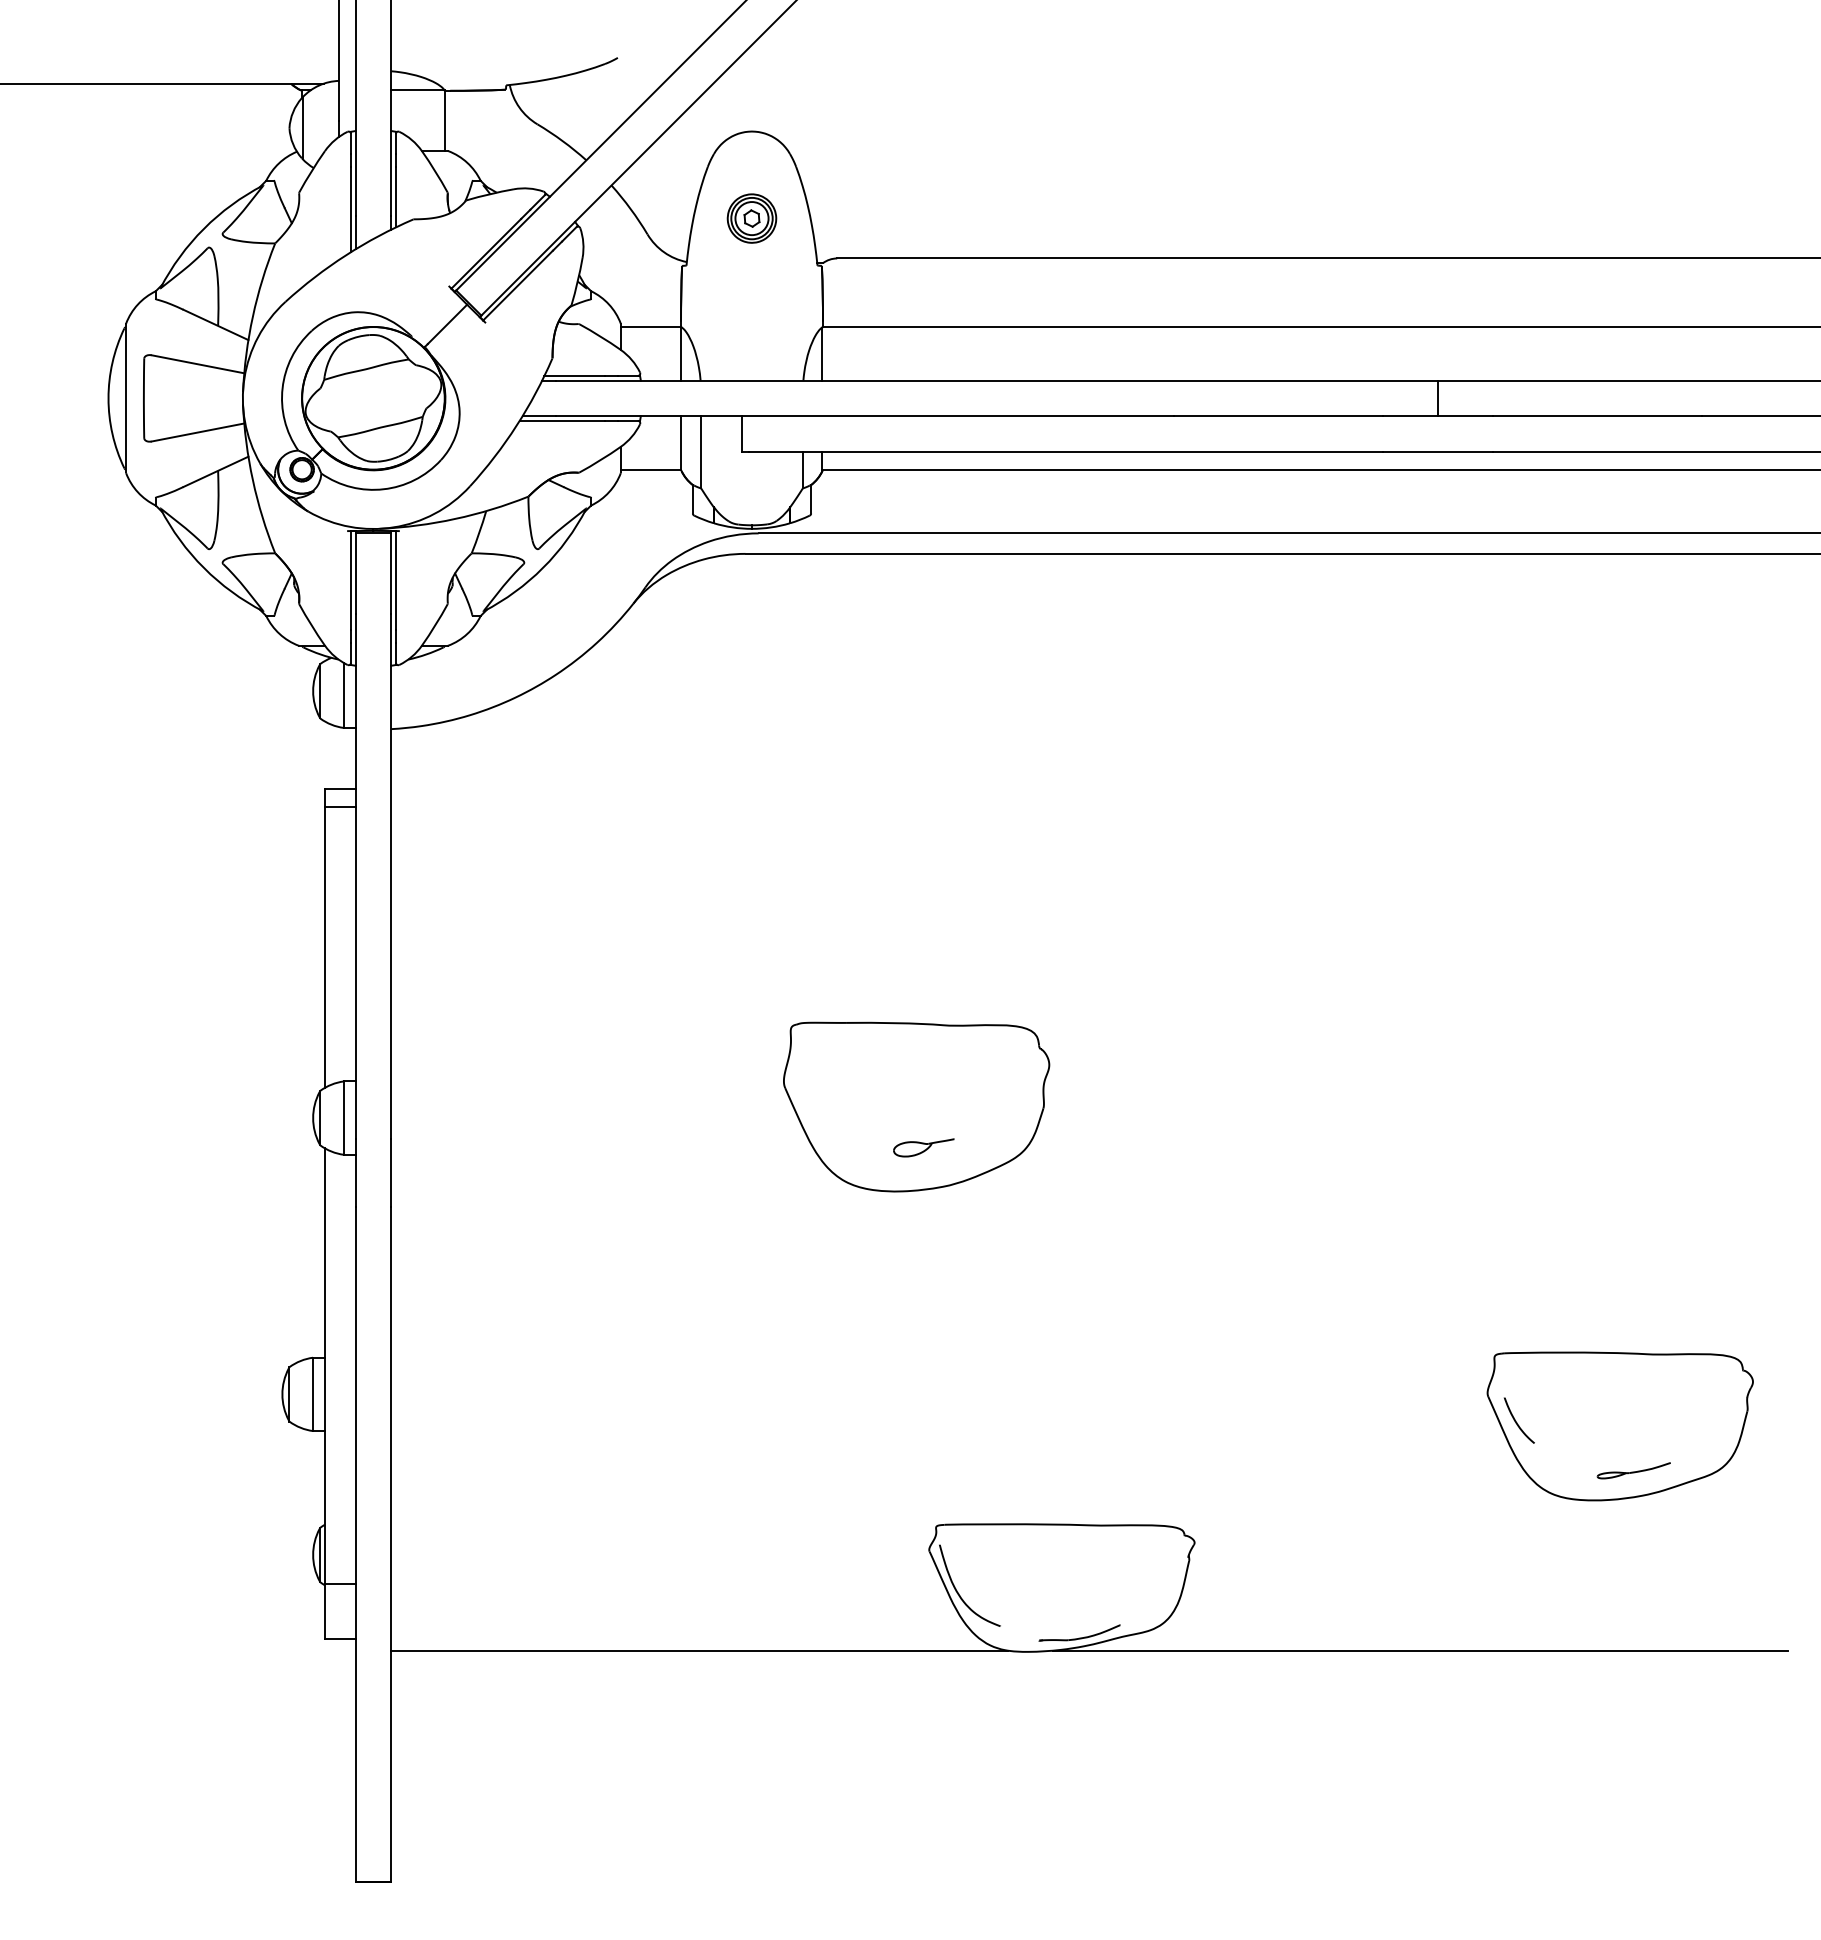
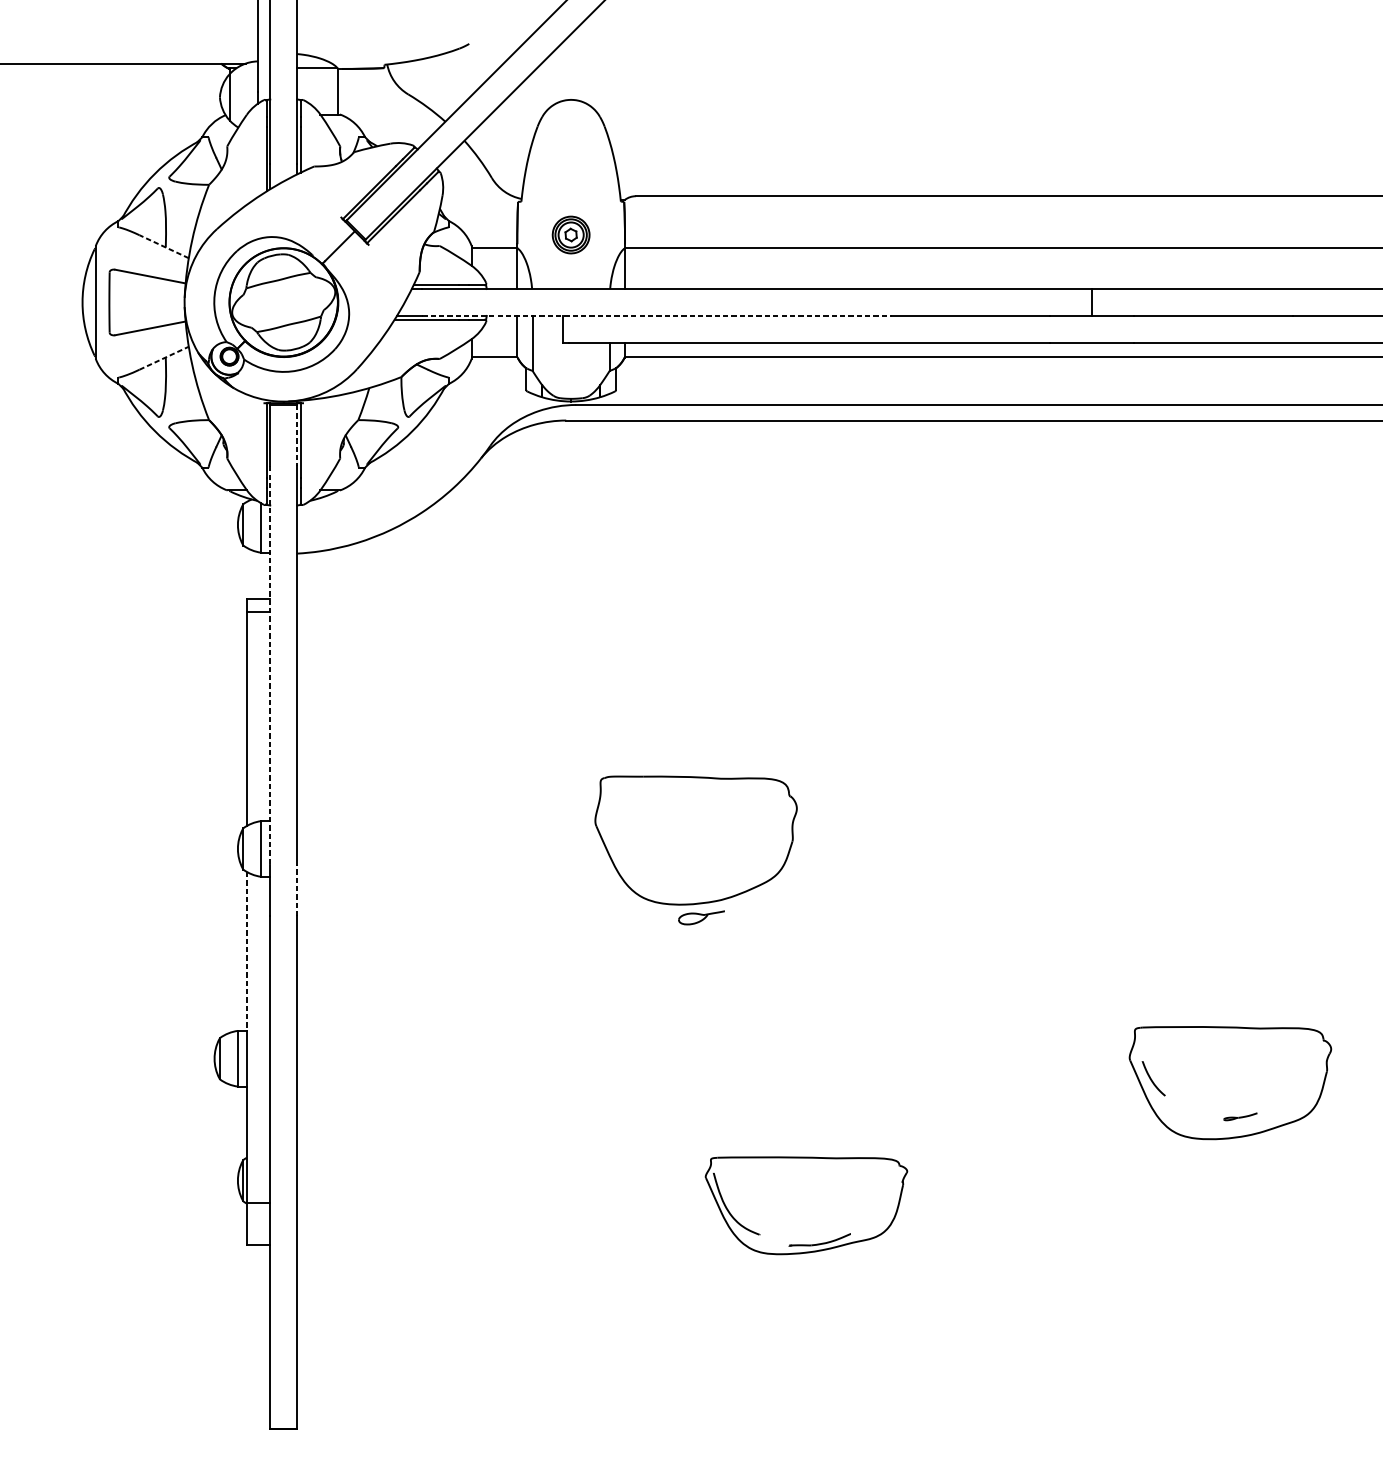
part: (751, 218) -> (570, 234), moved
line: (215, 324) -> (163, 246), solid -> dashed
line: (864, 416) -> (656, 316), solid -> dashed
line: (215, 471) -> (163, 357), solid -> dashed
line: (391, 574) -> (297, 436), solid -> dashed
line: (355, 876) -> (270, 665), solid -> dashed
part: (923, 1147) -> (701, 917), moved
line: (391, 1172) -> (297, 890), solid -> dashed
line: (324, 1253) -> (246, 951), solid -> dashed
part: (1633, 1470) -> (1240, 1116), size x0.6
line: (699, 1650) -> (531, 1253), removed
line: (1420, 1650) -> (1078, 1253), removed

